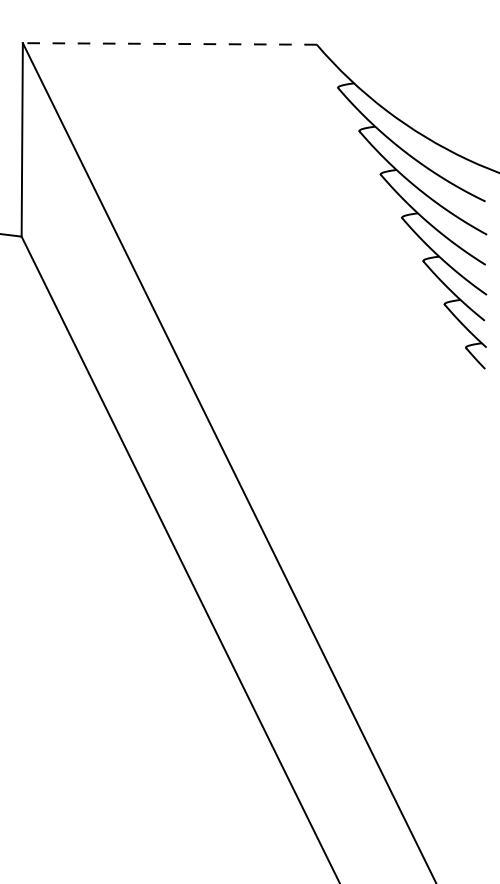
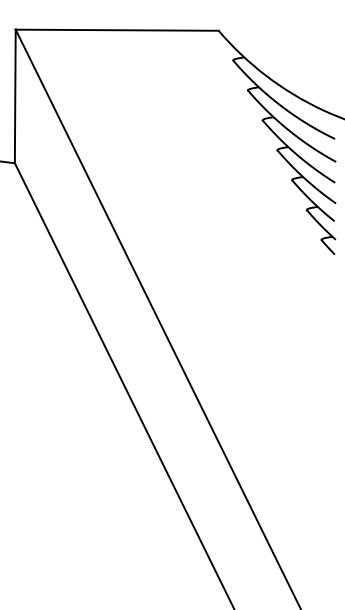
line: (168, 44) -> (116, 30), dashed -> solid

